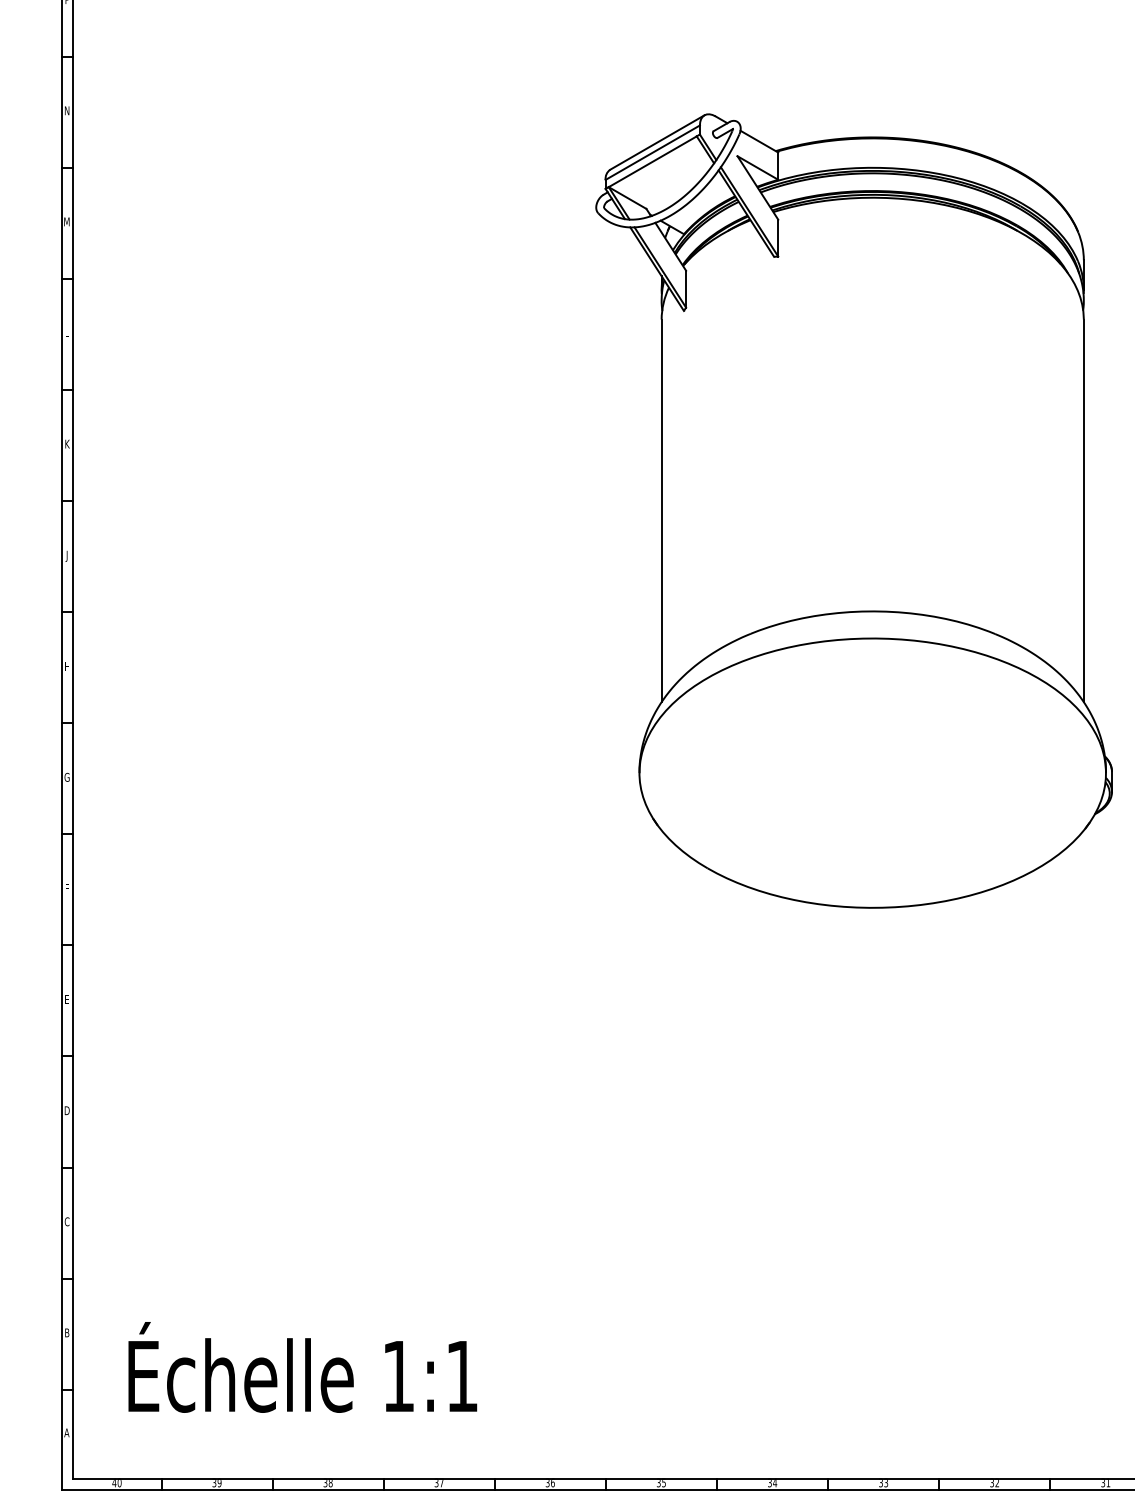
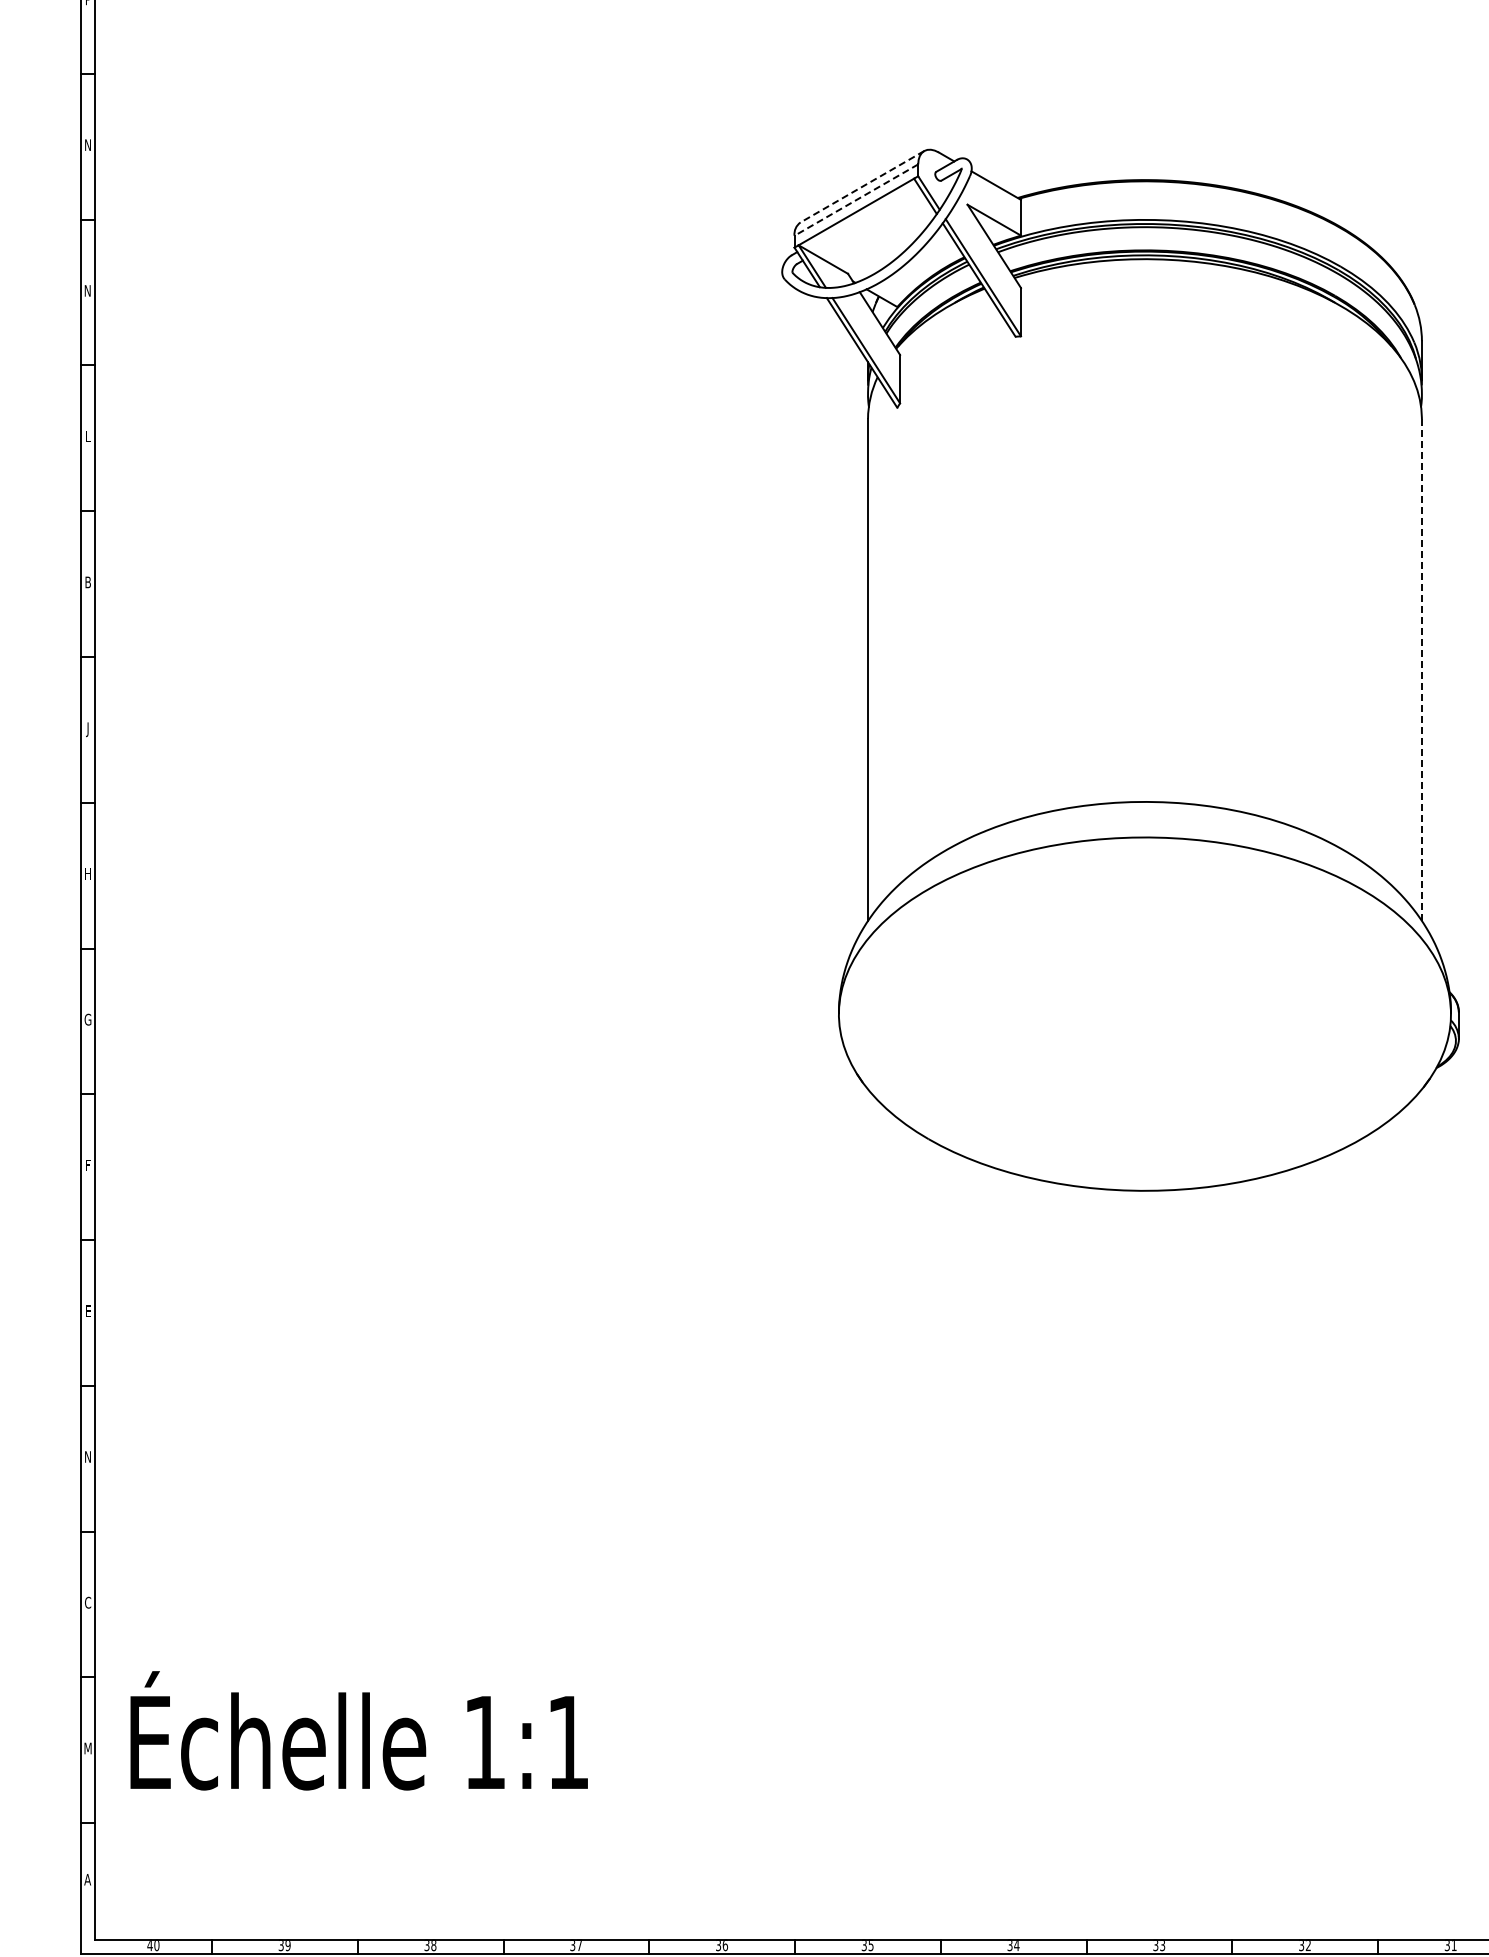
line: (656, 143) -> (861, 187), solid -> dashed
line: (652, 153) -> (855, 200), solid -> dashed
text: (66, 221) -> (87, 290), M -> N
text: (67, 444) -> (88, 582), K -> B
line: (1083, 510) -> (1421, 669), solid -> dashed
text: (67, 1110) -> (88, 1456), D -> N
text: (66, 1332) -> (87, 1748), B -> M
text: (302, 1367) -> (358, 1730), moved

